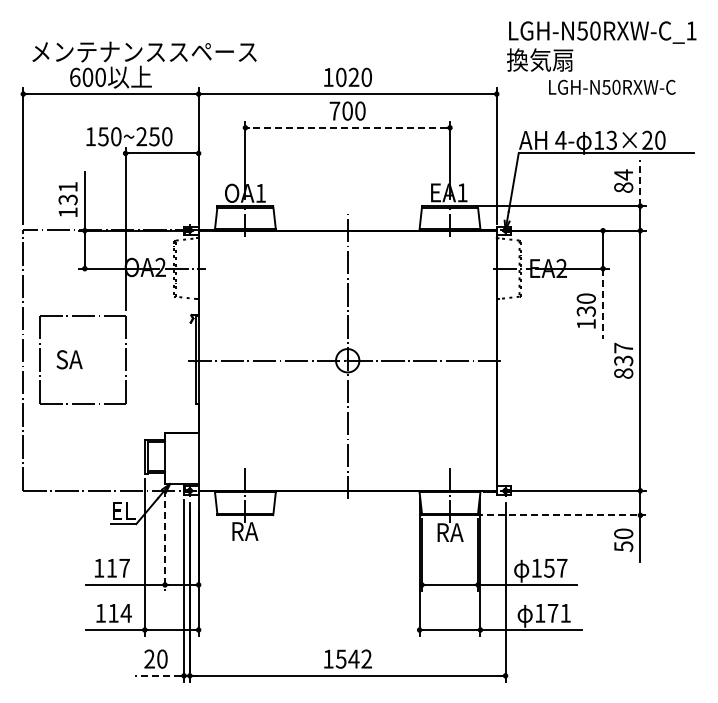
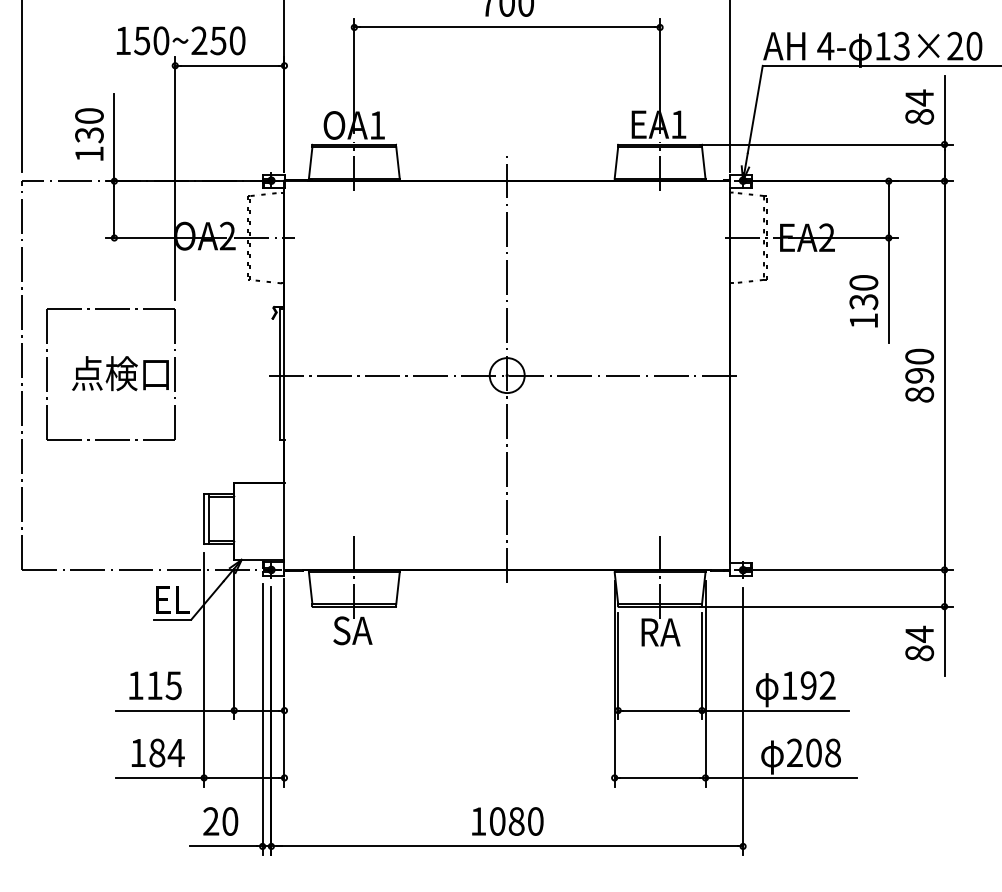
line: (347, 127) -> (506, 27), dashed -> solid
line: (640, 182) -> (944, 109), dashed -> solid
text: (67, 186) -> (88, 115), 131 -> 130
line: (603, 304) -> (889, 291), dashed -> solid
text: (623, 354) -> (919, 366), 837 -> 890
text: (88, 359) -> (119, 373), SA -> 点検口
line: (561, 515) -> (826, 606), dashed -> solid
text: (244, 531) -> (352, 630), RA -> SA
line: (165, 540) -> (234, 644), dashed -> solid
text: (623, 540) -> (919, 644), 50 -> 84
text: (555, 567) -> (817, 684), 157 -> 192
text: (124, 568) -> (173, 686), 117 -> 115
text: (113, 612) -> (157, 751), 114 -> 184
text: (553, 612) -> (814, 751), 171 -> 208
text: (353, 658) -> (515, 820), 1542 -> 1080
line: (157, 675) -> (222, 845), dashed -> solid

